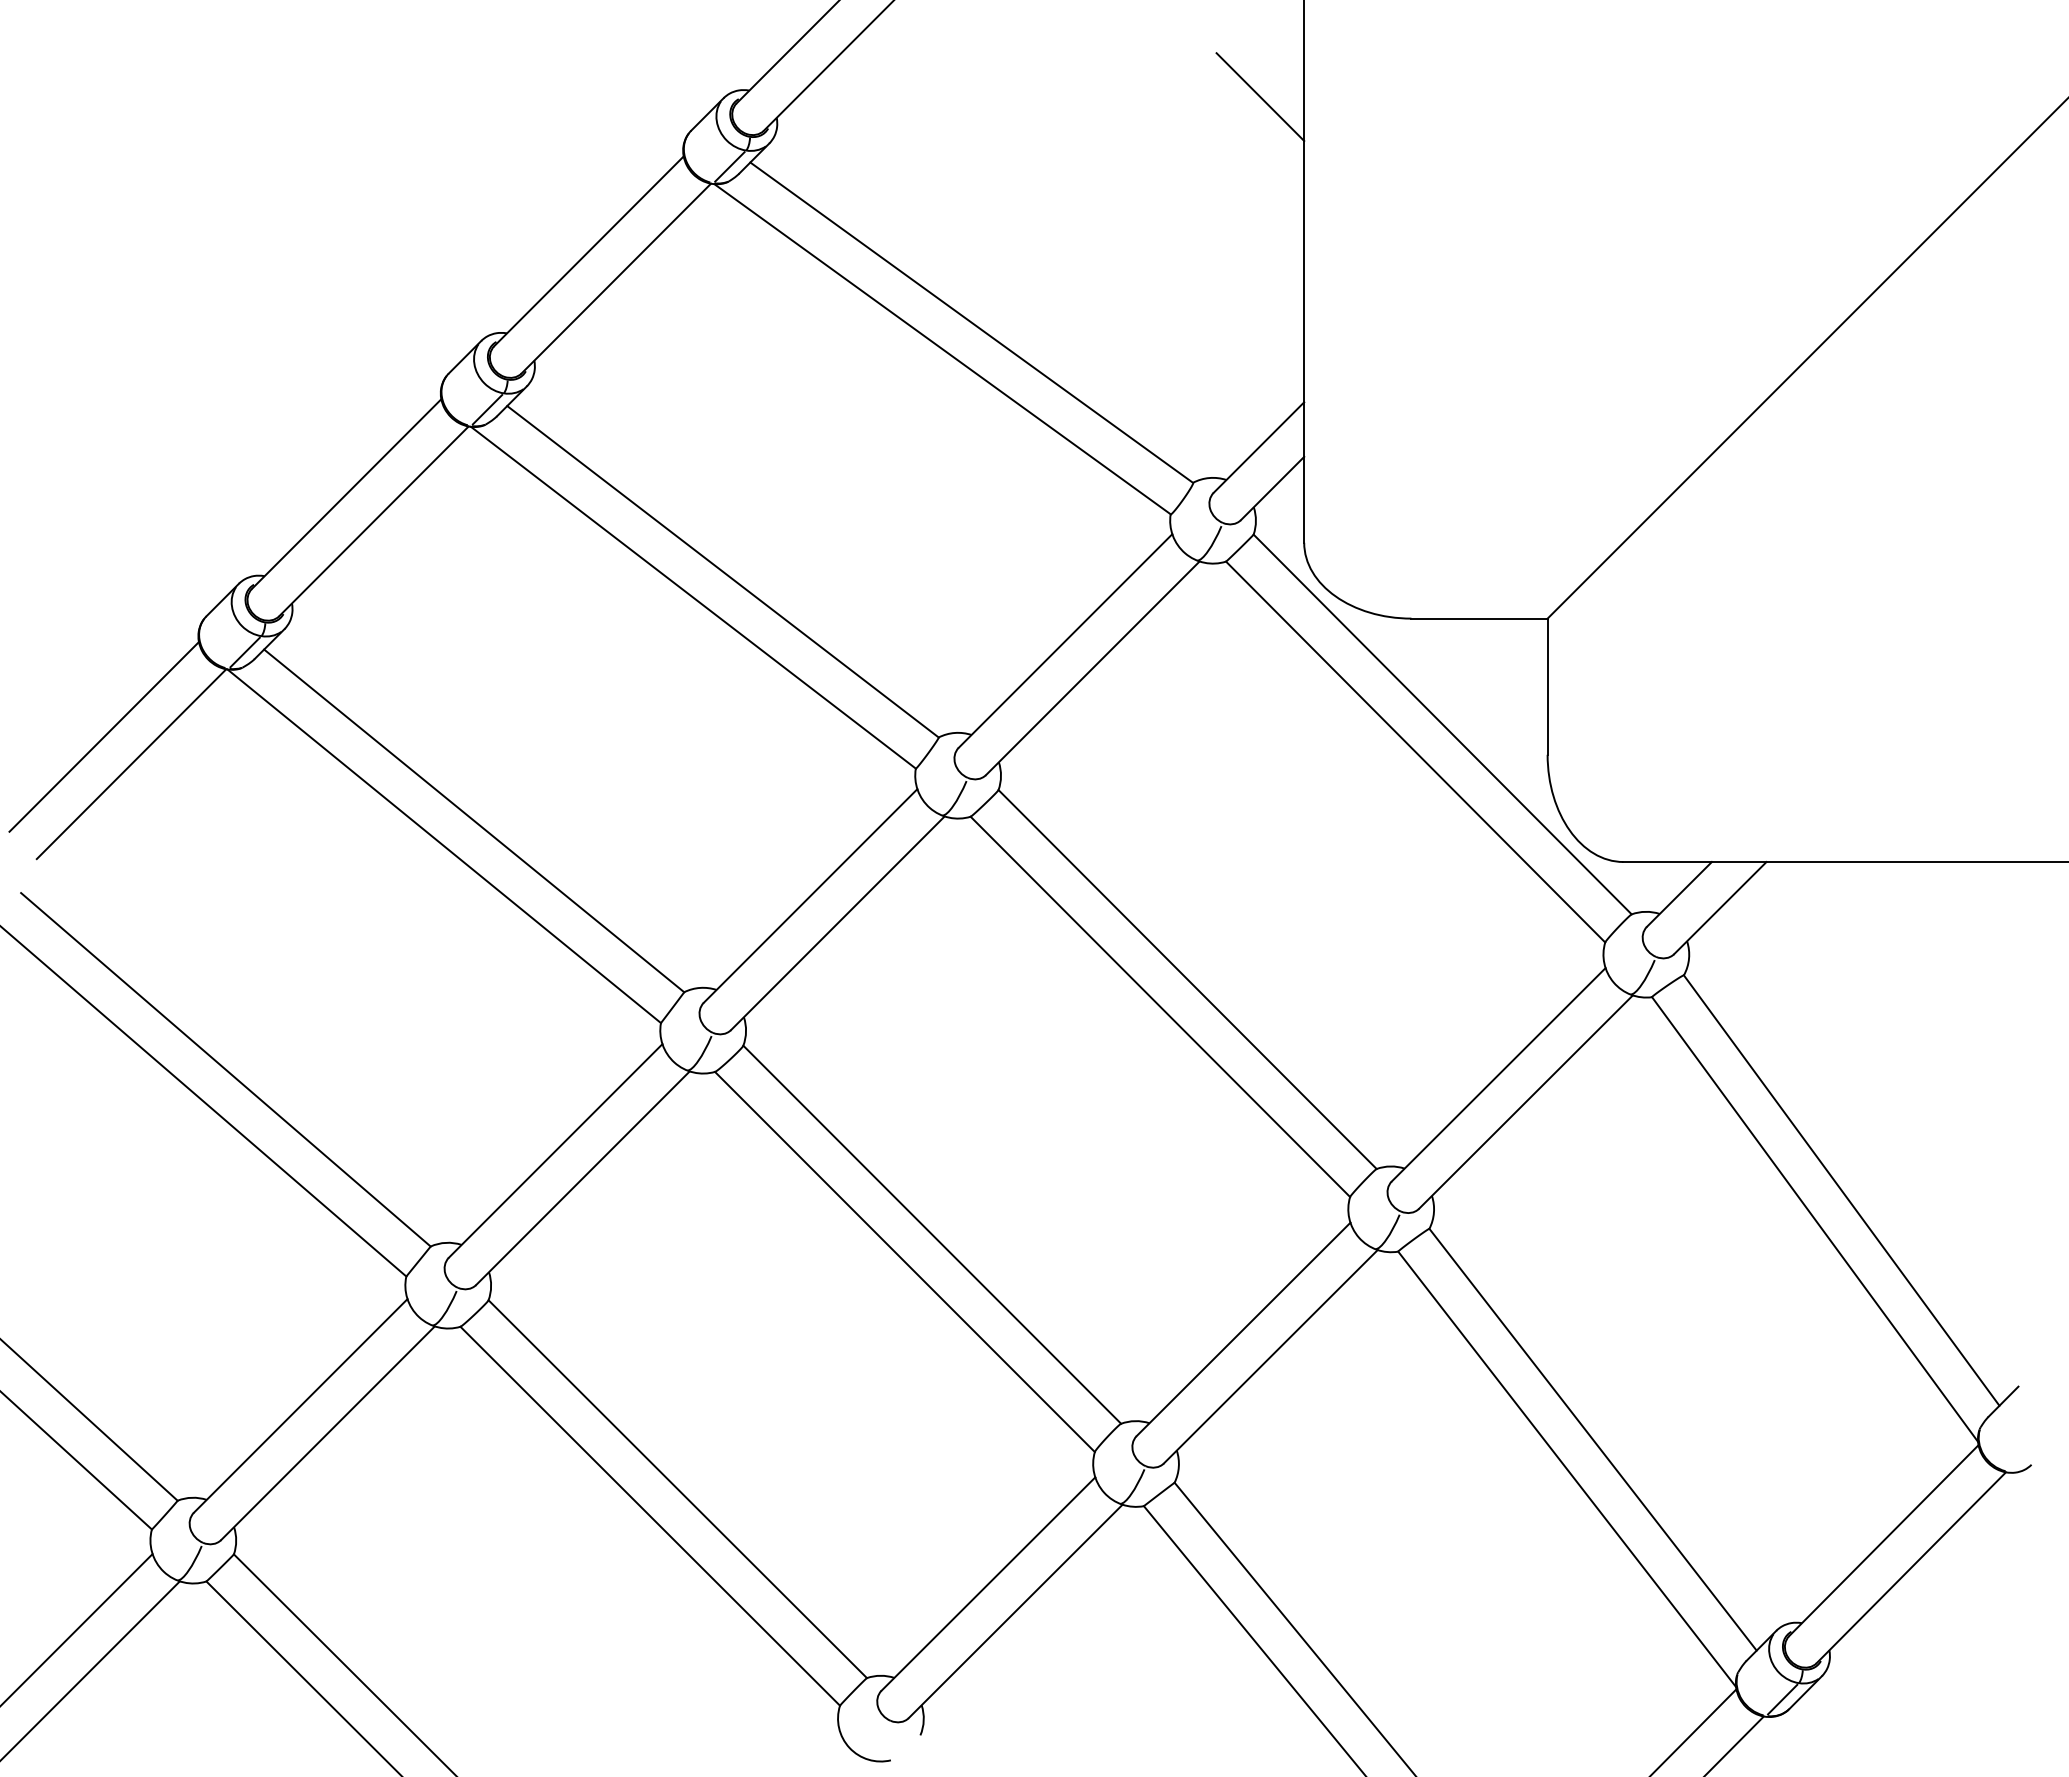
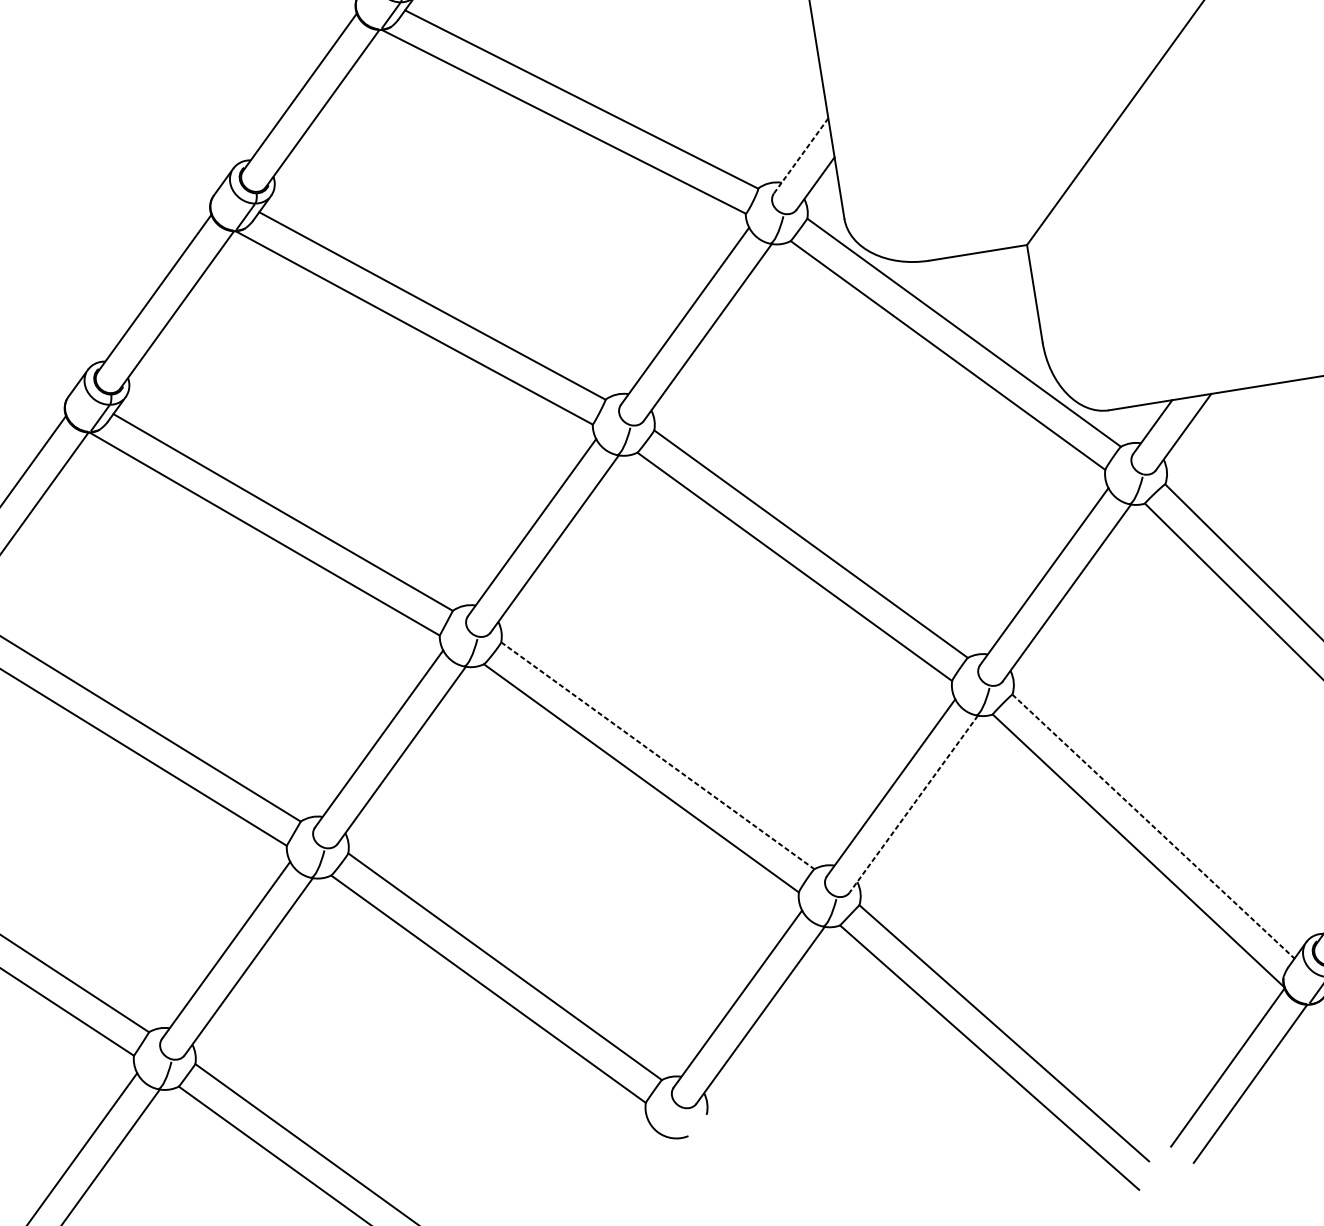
line: (1258, 447) -> (800, 155), solid -> dashed
line: (932, 1235) -> (658, 756), solid -> dashed
line: (1270, 1357) -> (913, 804), solid -> dashed
line: (1593, 1439) -> (1153, 826), solid -> dashed

